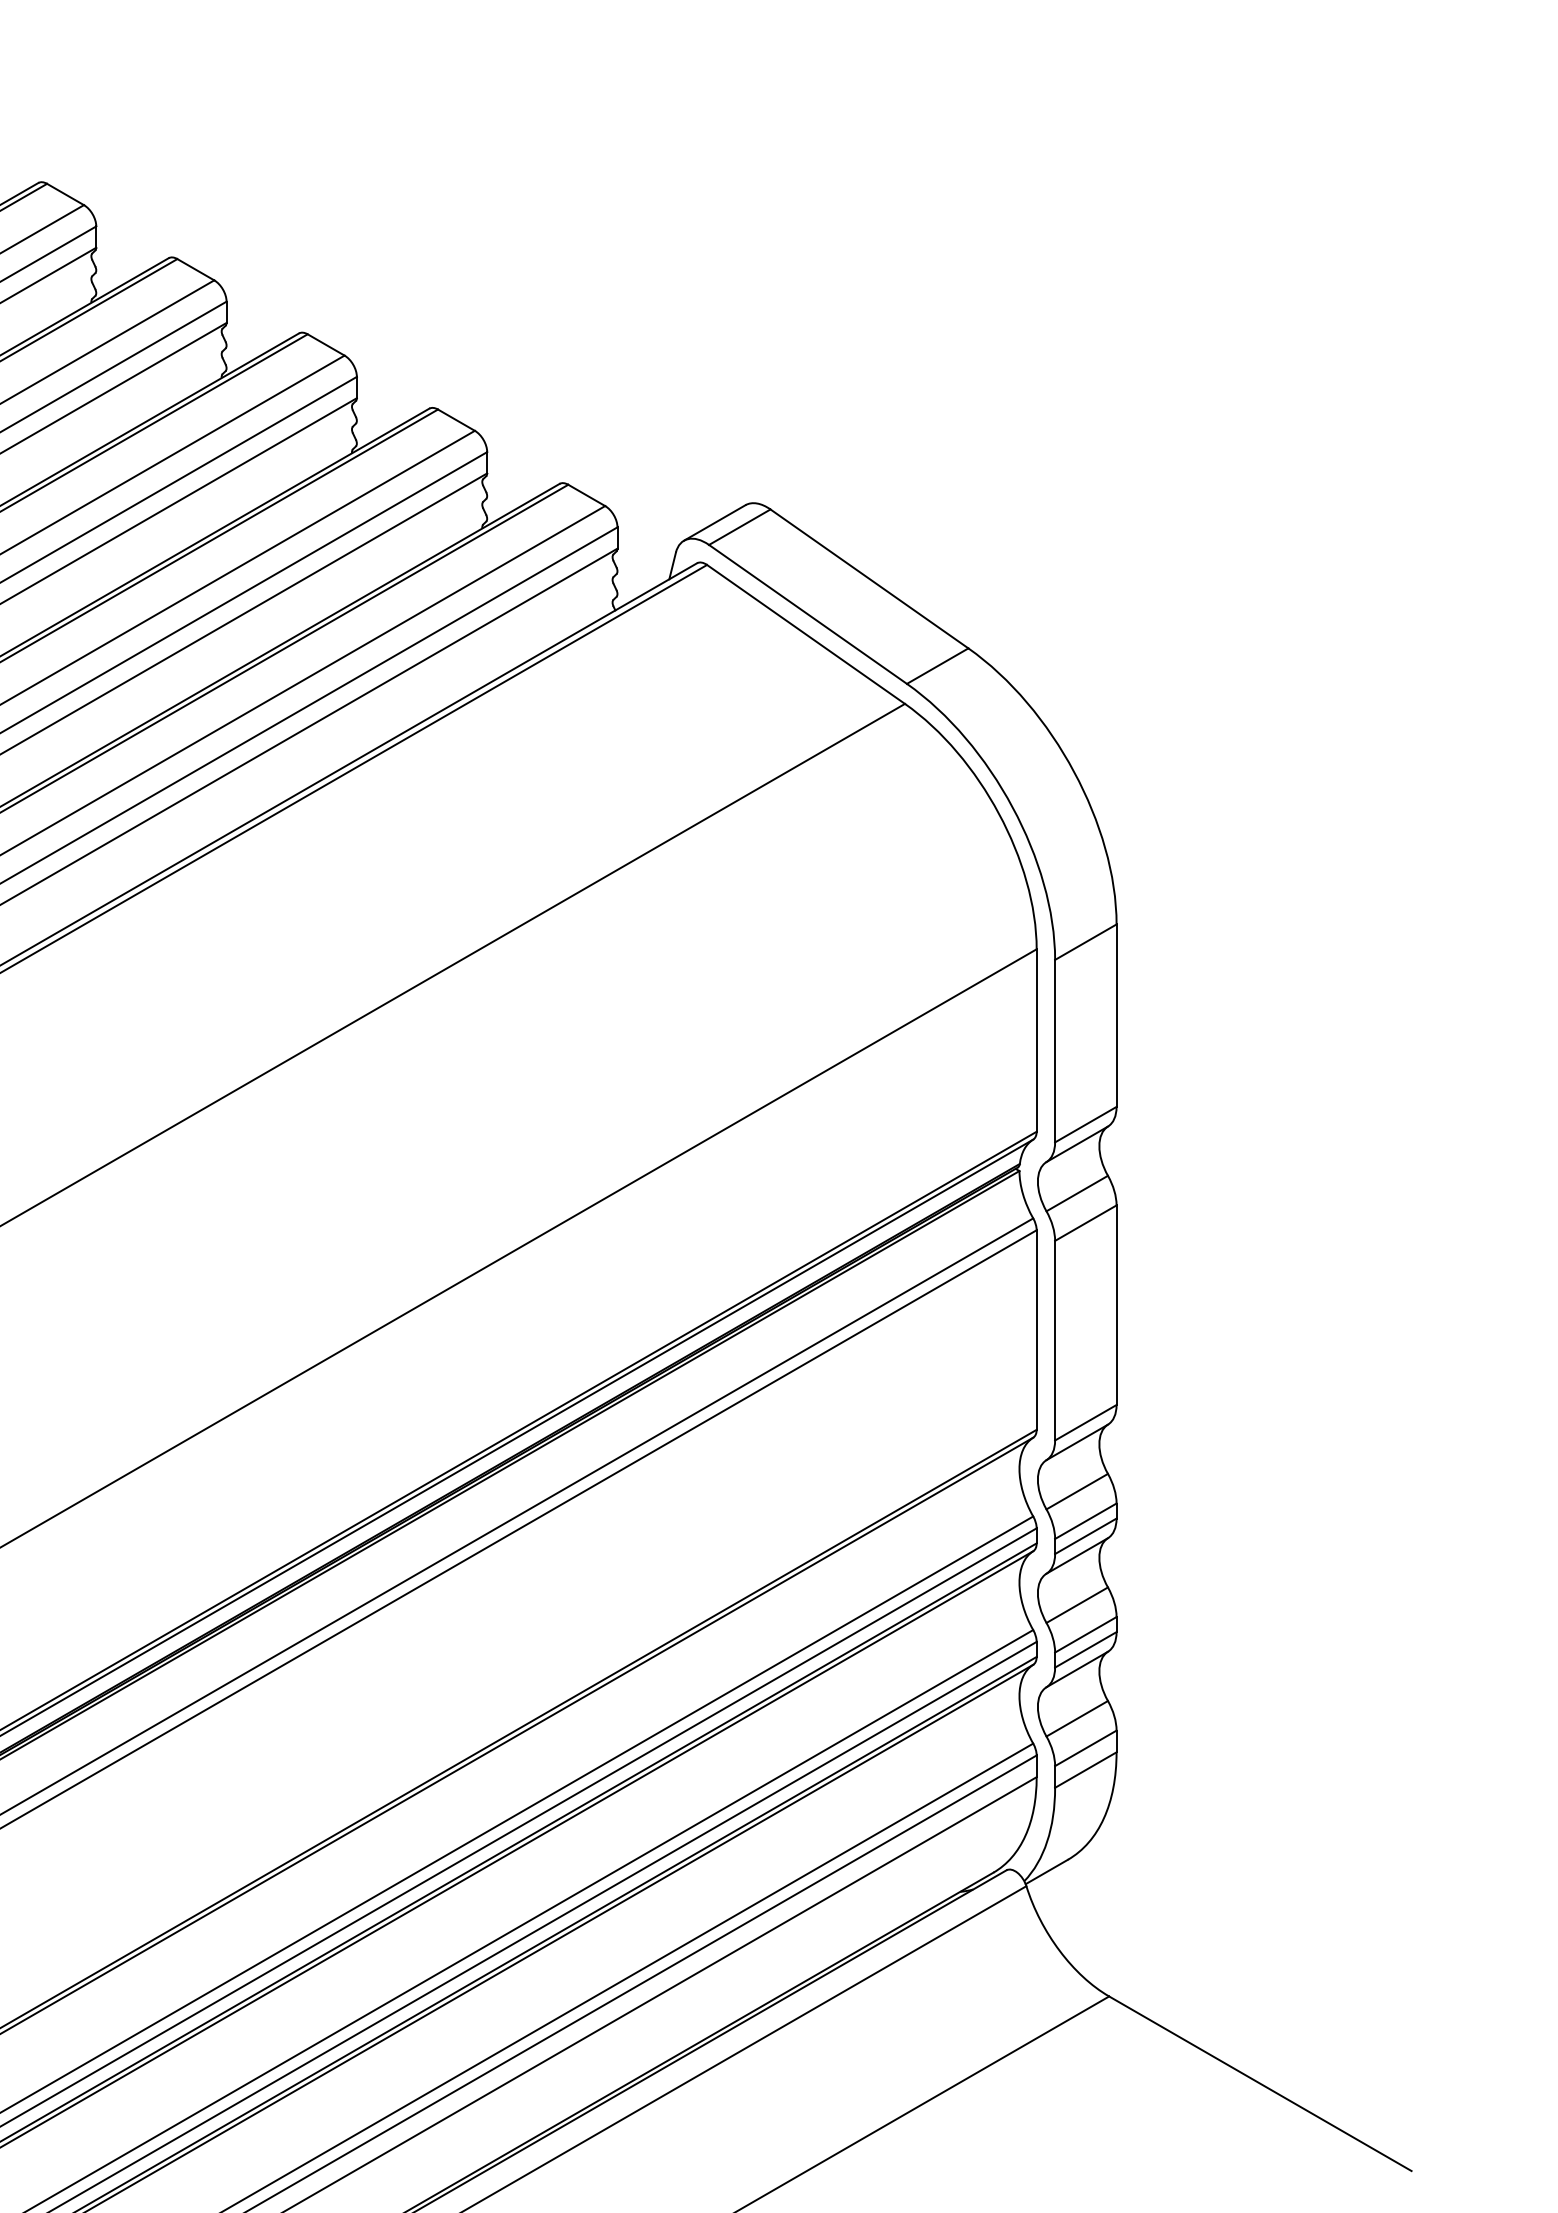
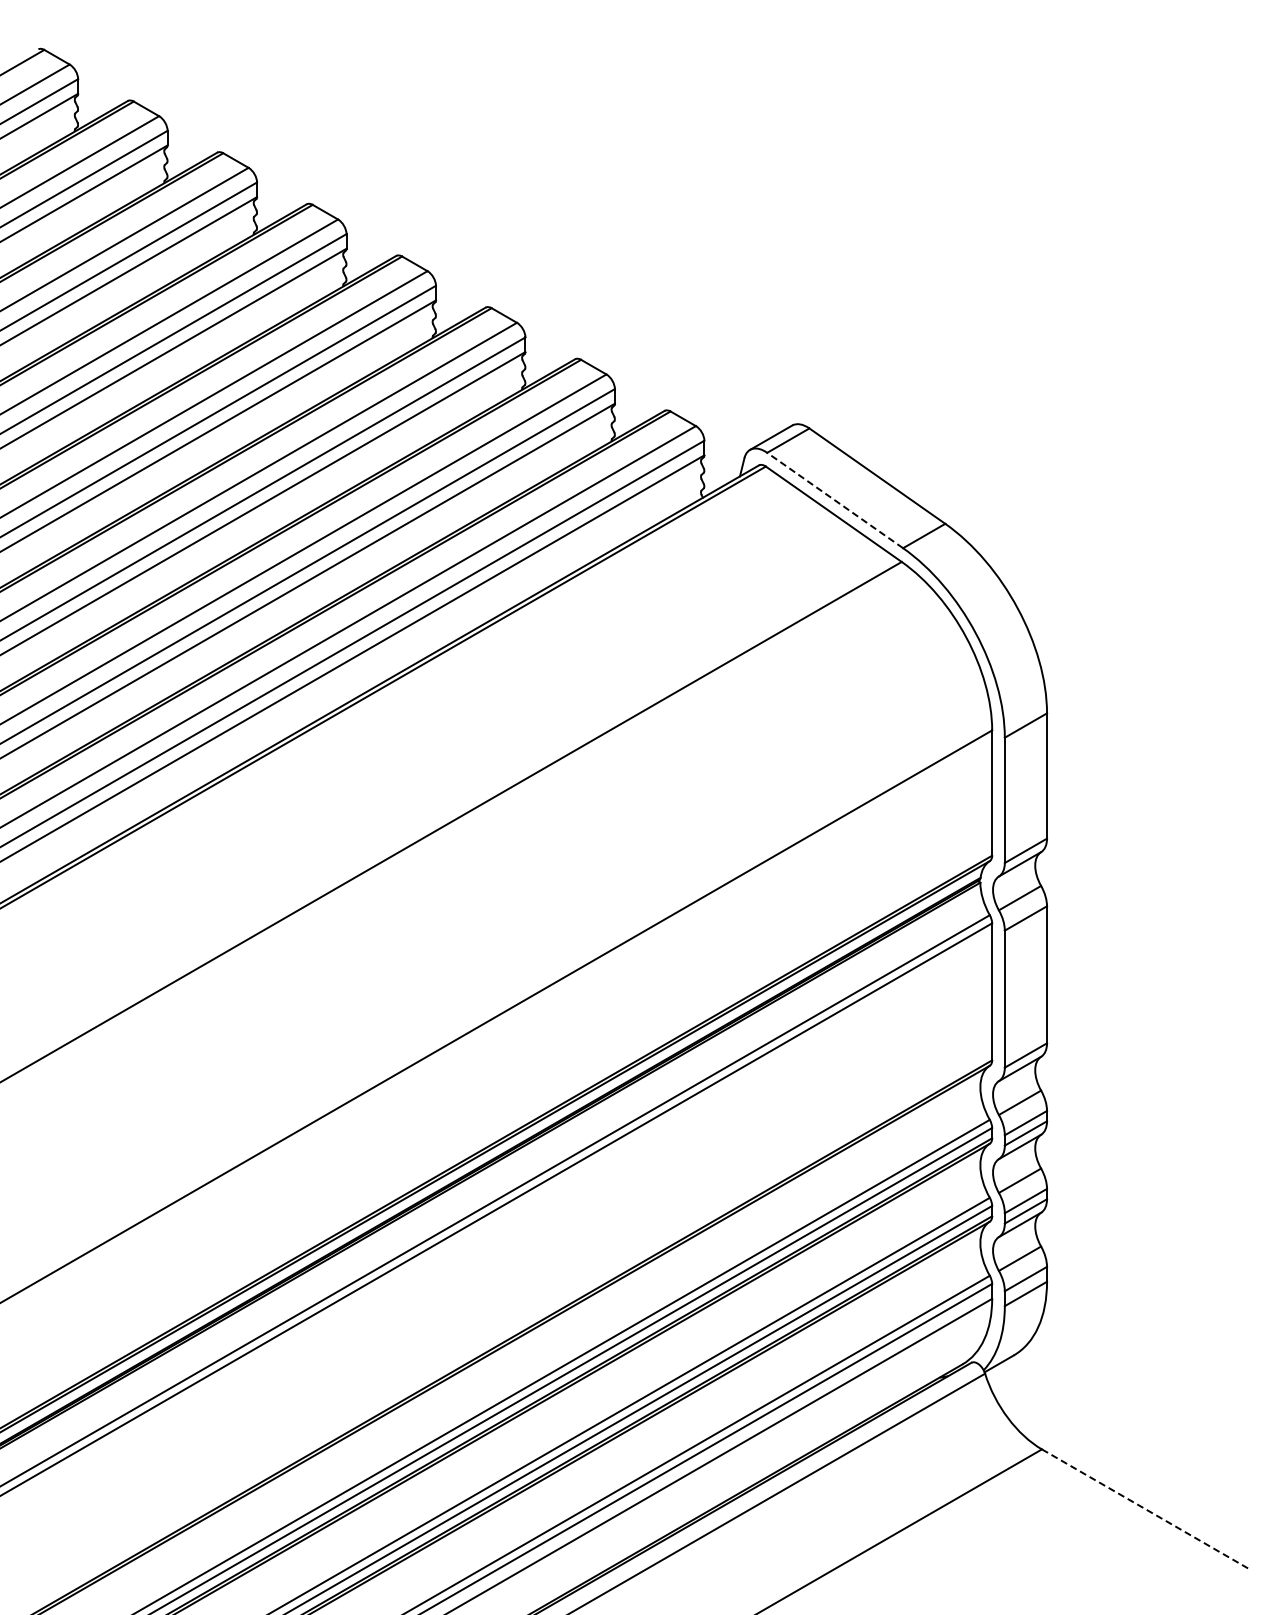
line: (807, 614) -> (834, 500), solid -> dashed
line: (1259, 2084) -> (1145, 1509), solid -> dashed

